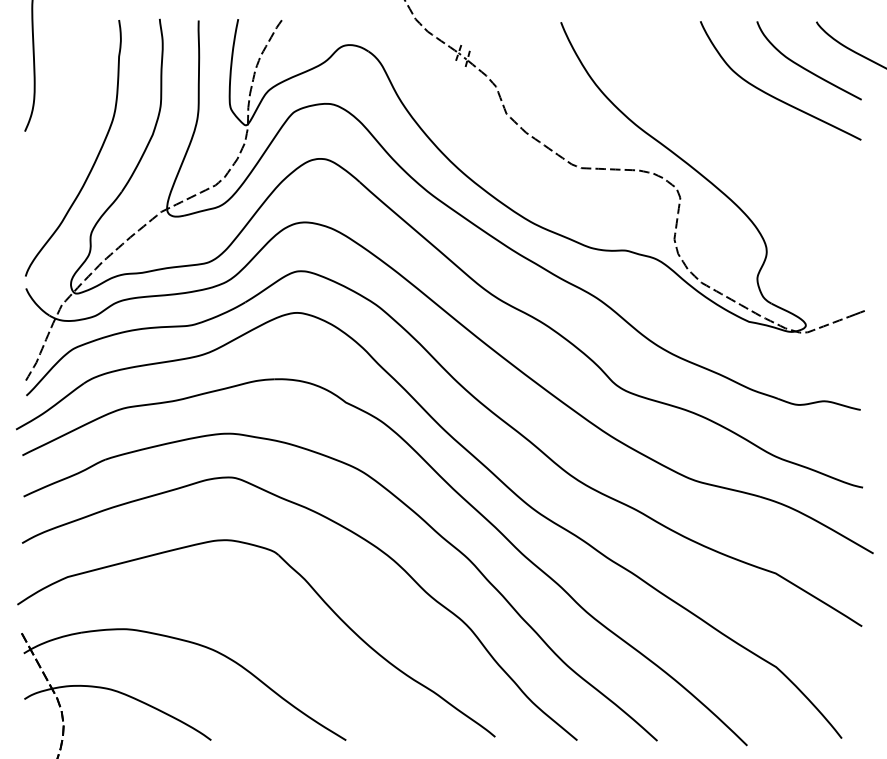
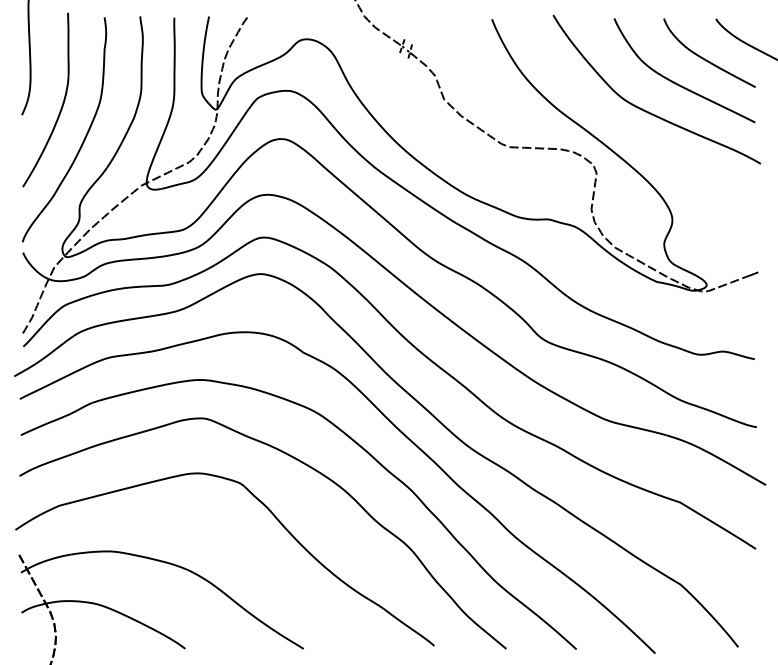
part: (69, 120) -> (61, 105), added
curve: (737, 126) -> (646, 110), added

